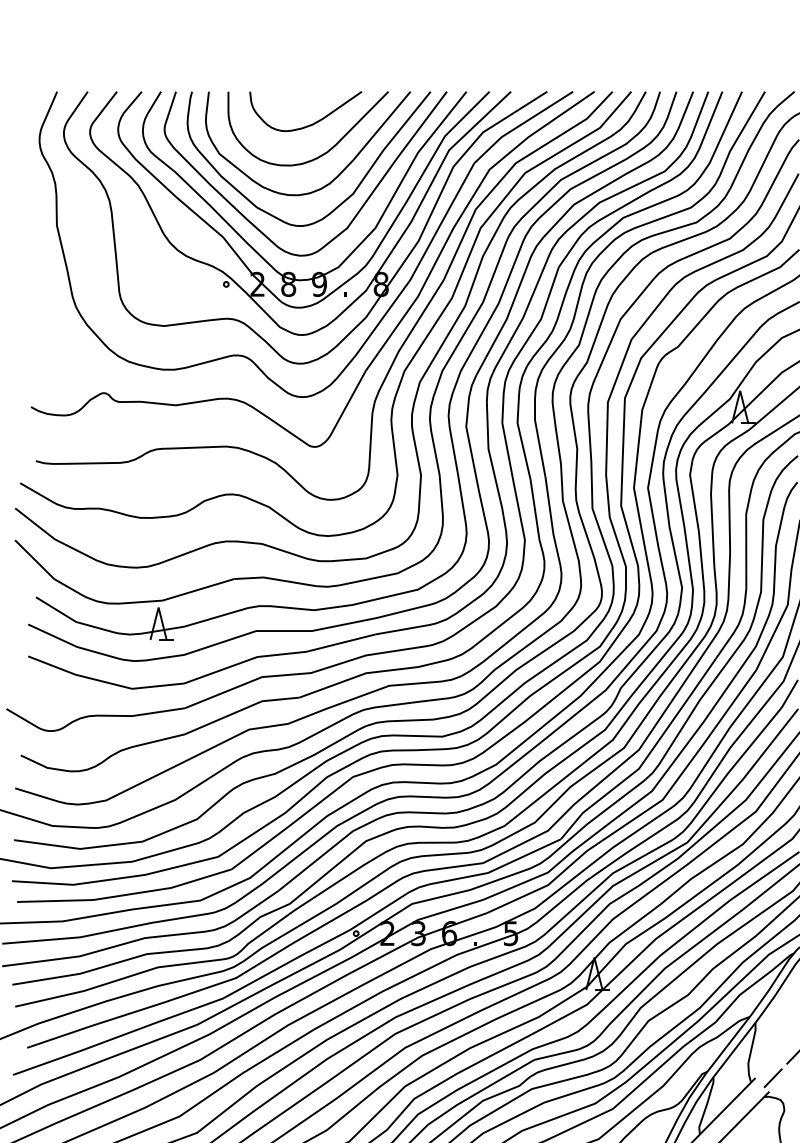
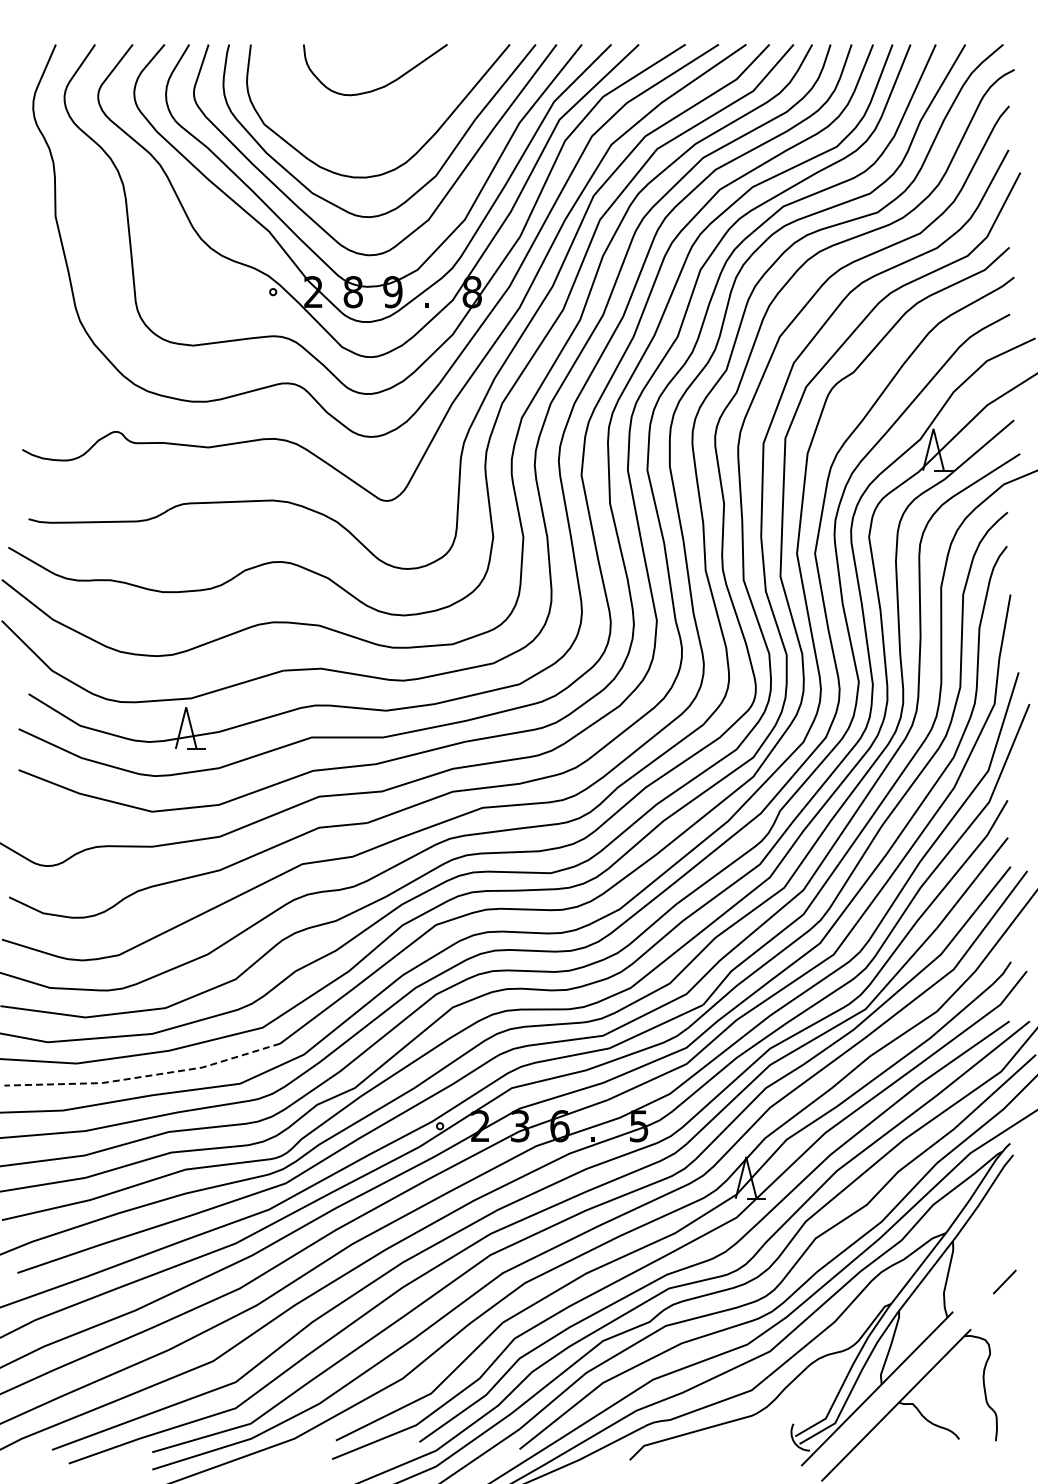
curve: (321, 154) -> (395, 125), removed
line: (126, 894) -> (144, 1076), solid -> dashed
line: (772, 1077) -> (975, 1311), removed

